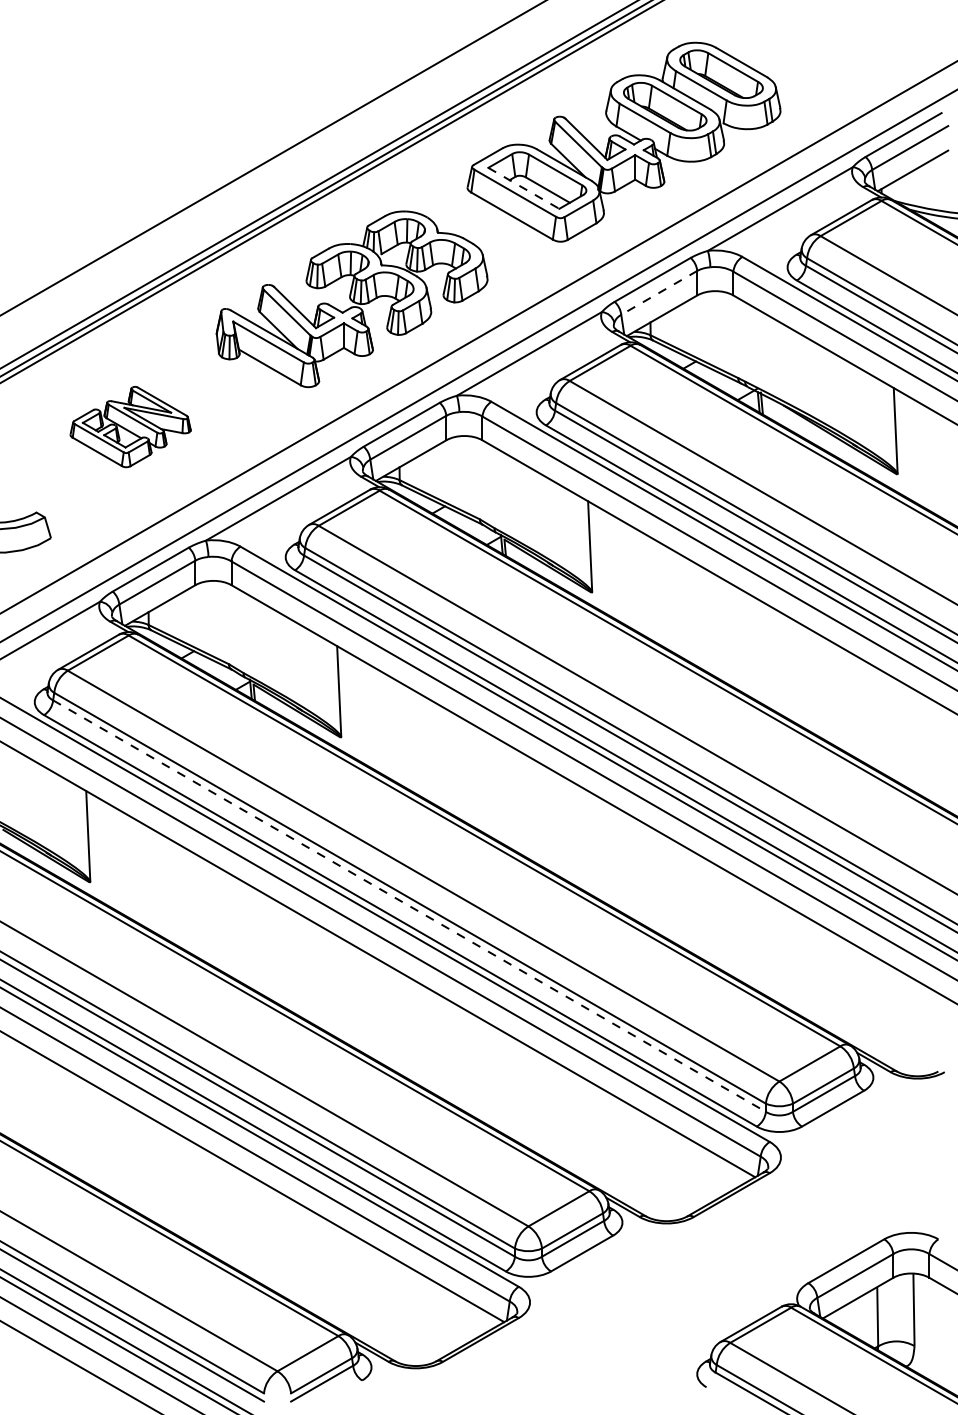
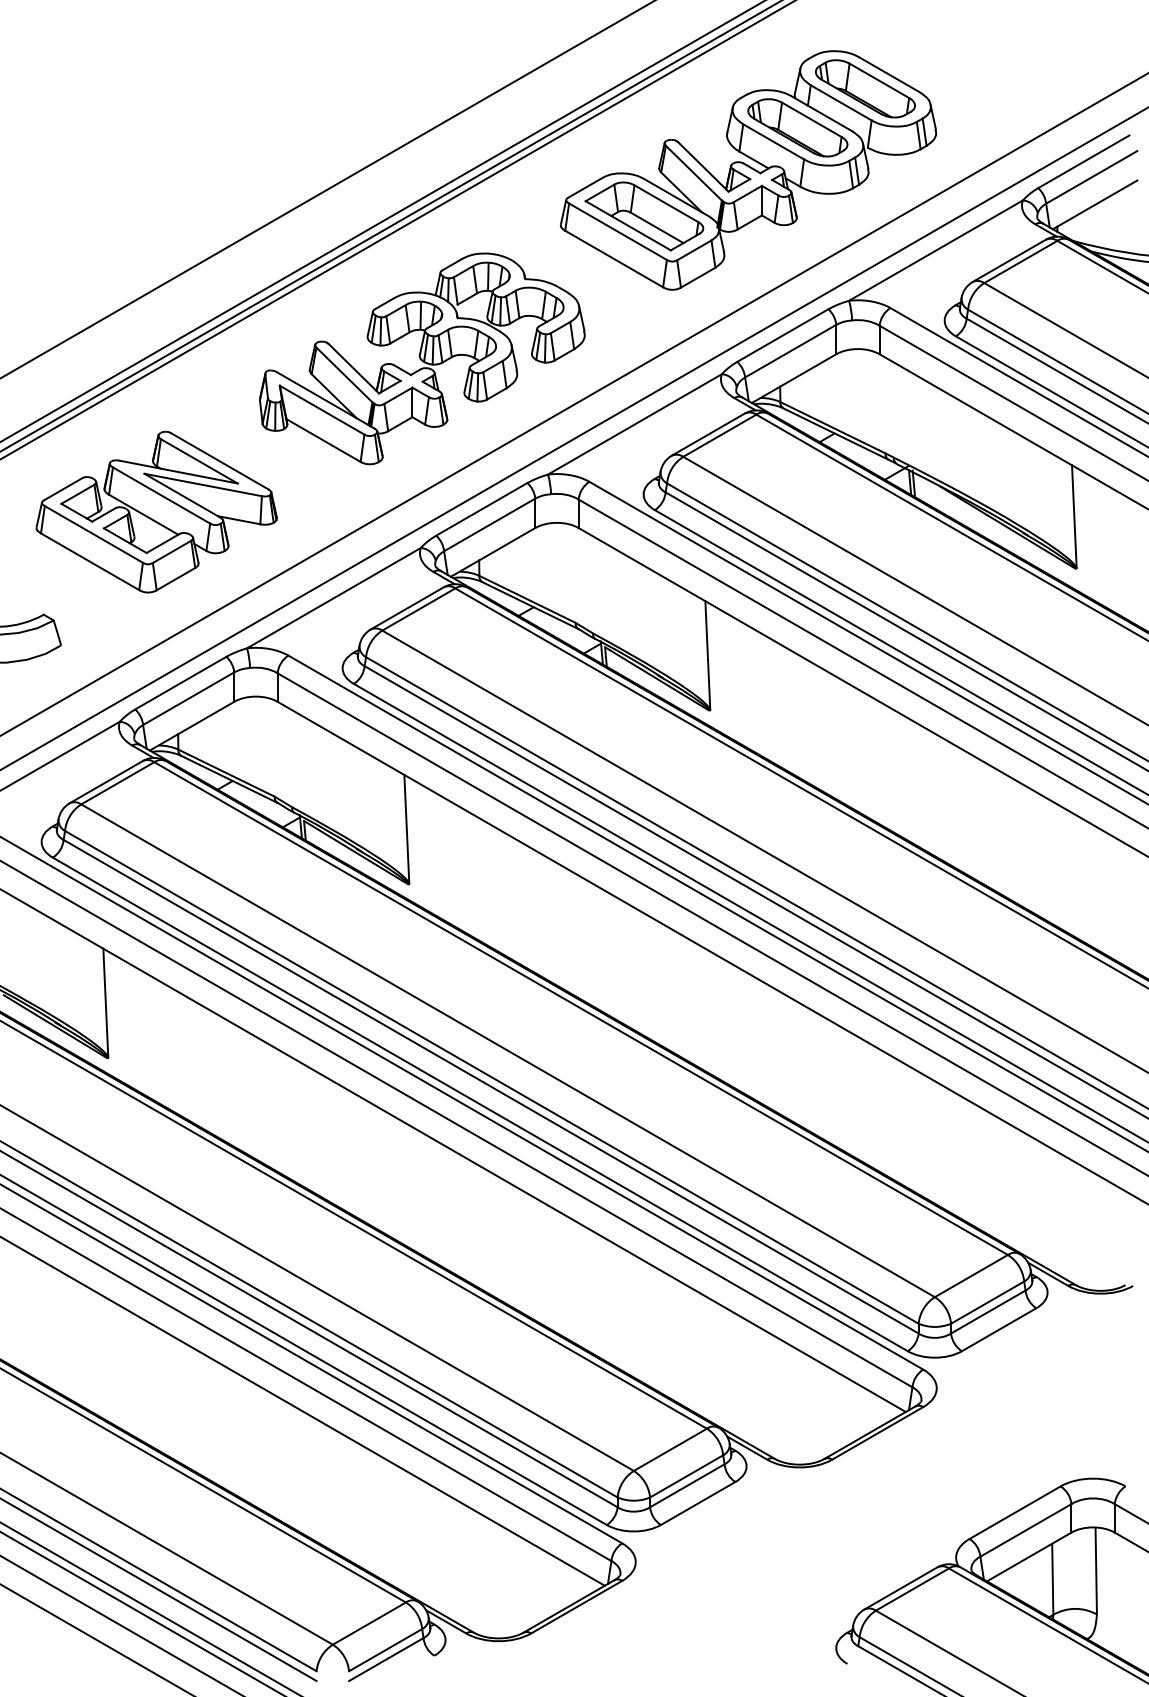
line: (523, 188) -> (627, 225), dashed -> solid
line: (659, 292) -> (791, 350), dashed -> solid
part: (130, 426) -> (156, 511), size x1.67
line: (409, 906) -> (491, 1087), dashed -> solid

